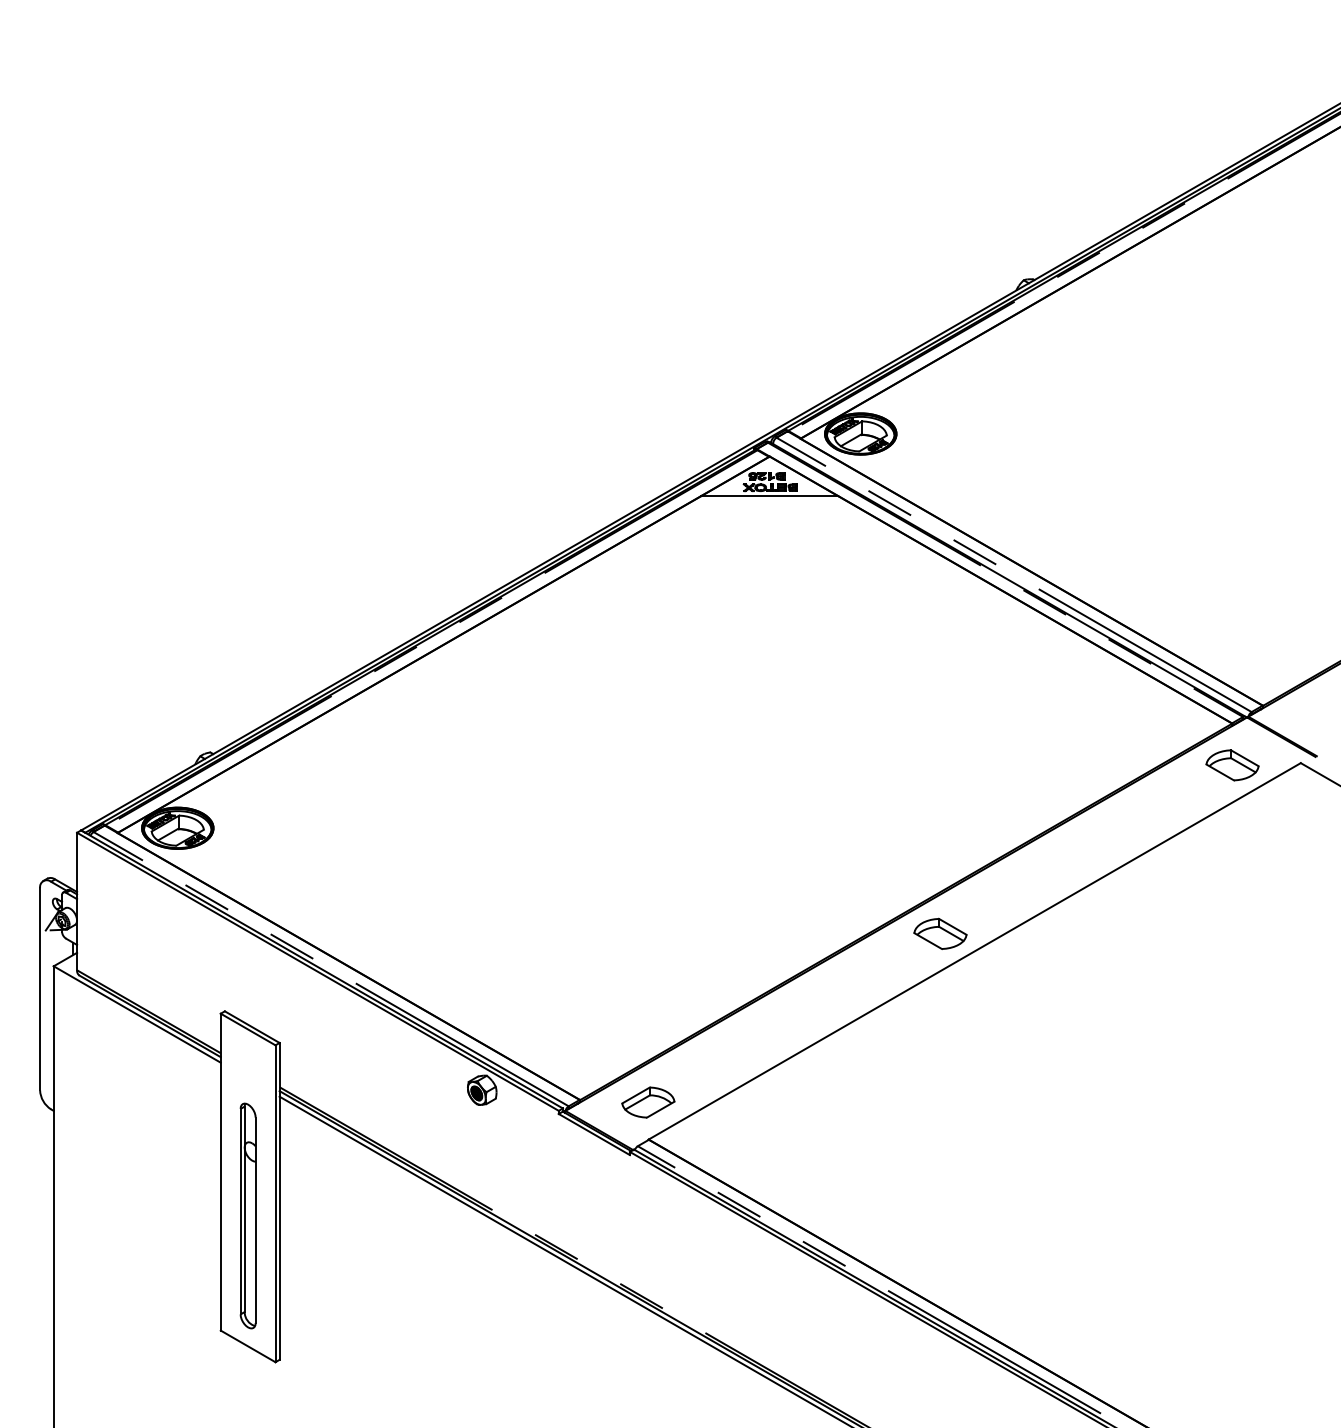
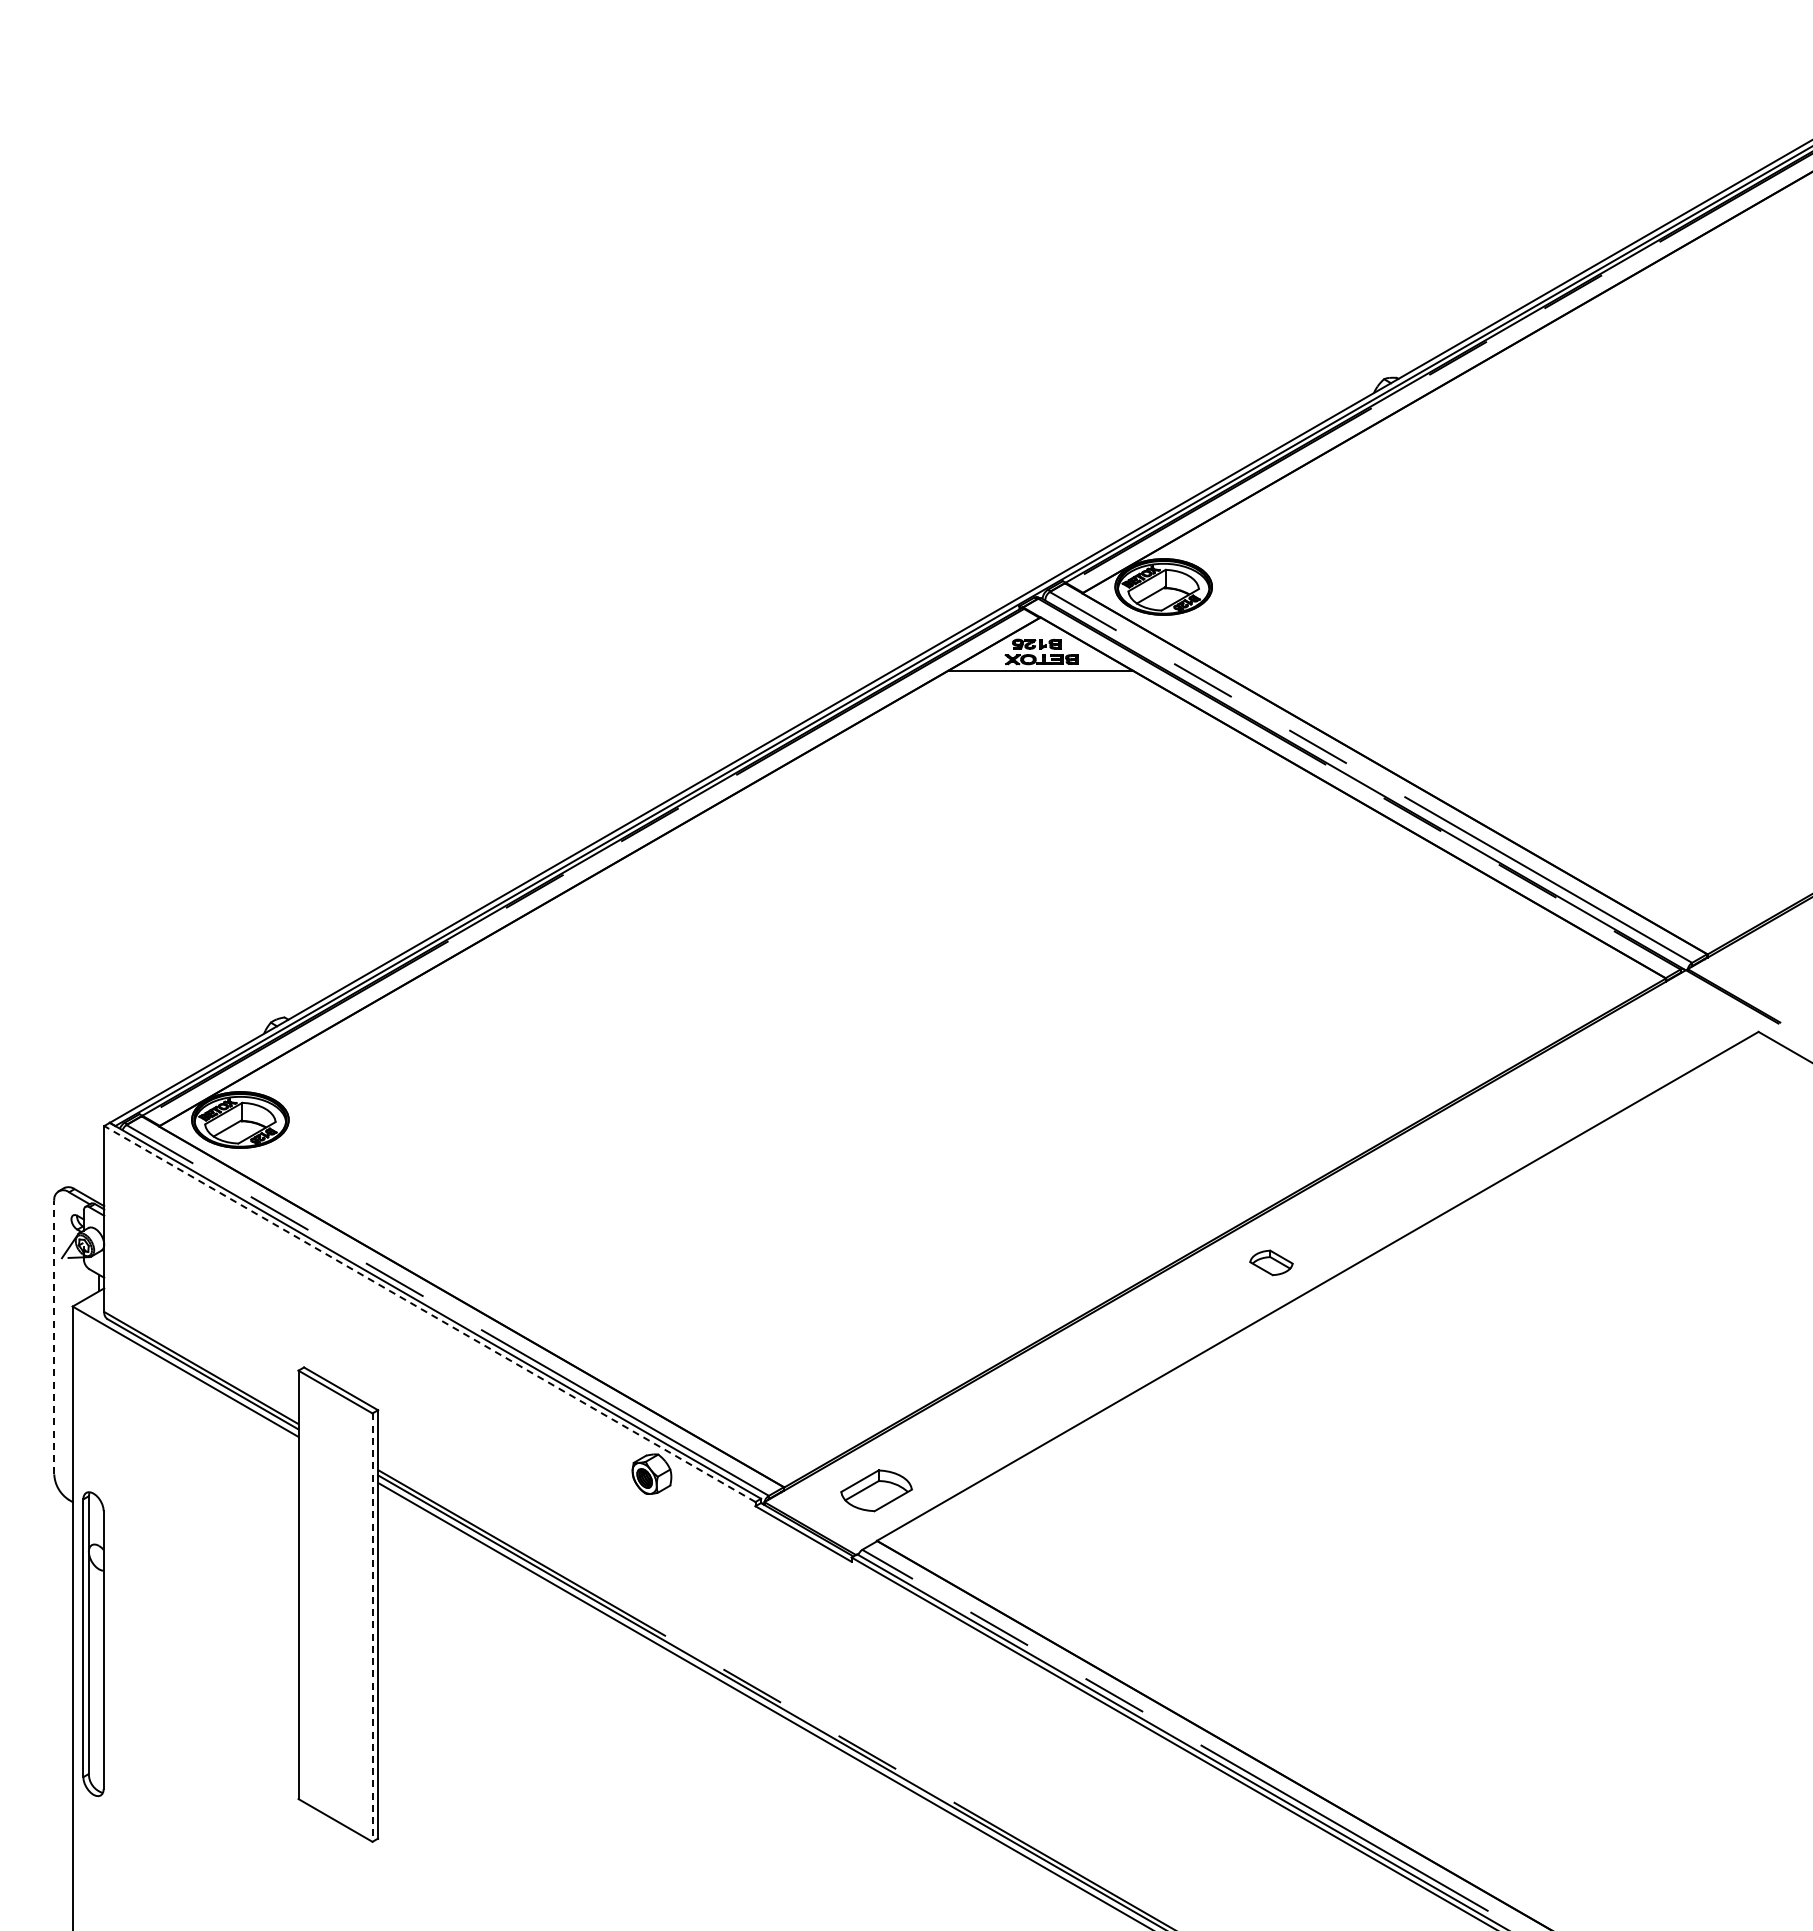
part: (1232, 765) -> (1666, 1034), removed
part: (940, 933) -> (1271, 1262), size x0.6
line: (317, 972) -> (429, 1314), solid -> dashed
line: (40, 989) -> (54, 1337), solid -> dashed
line: (275, 1204) -> (372, 1628), solid -> dashed
part: (248, 1216) -> (93, 1644), moved

